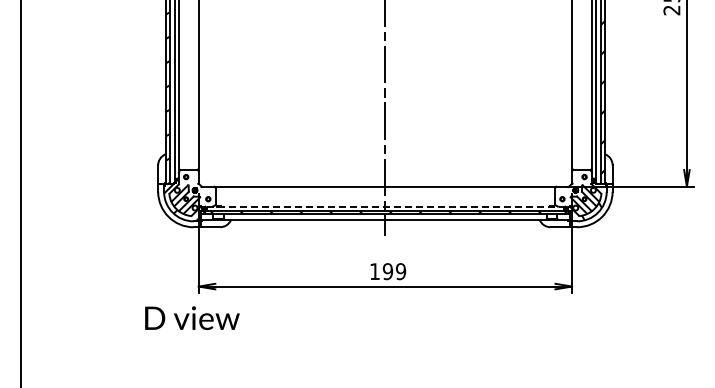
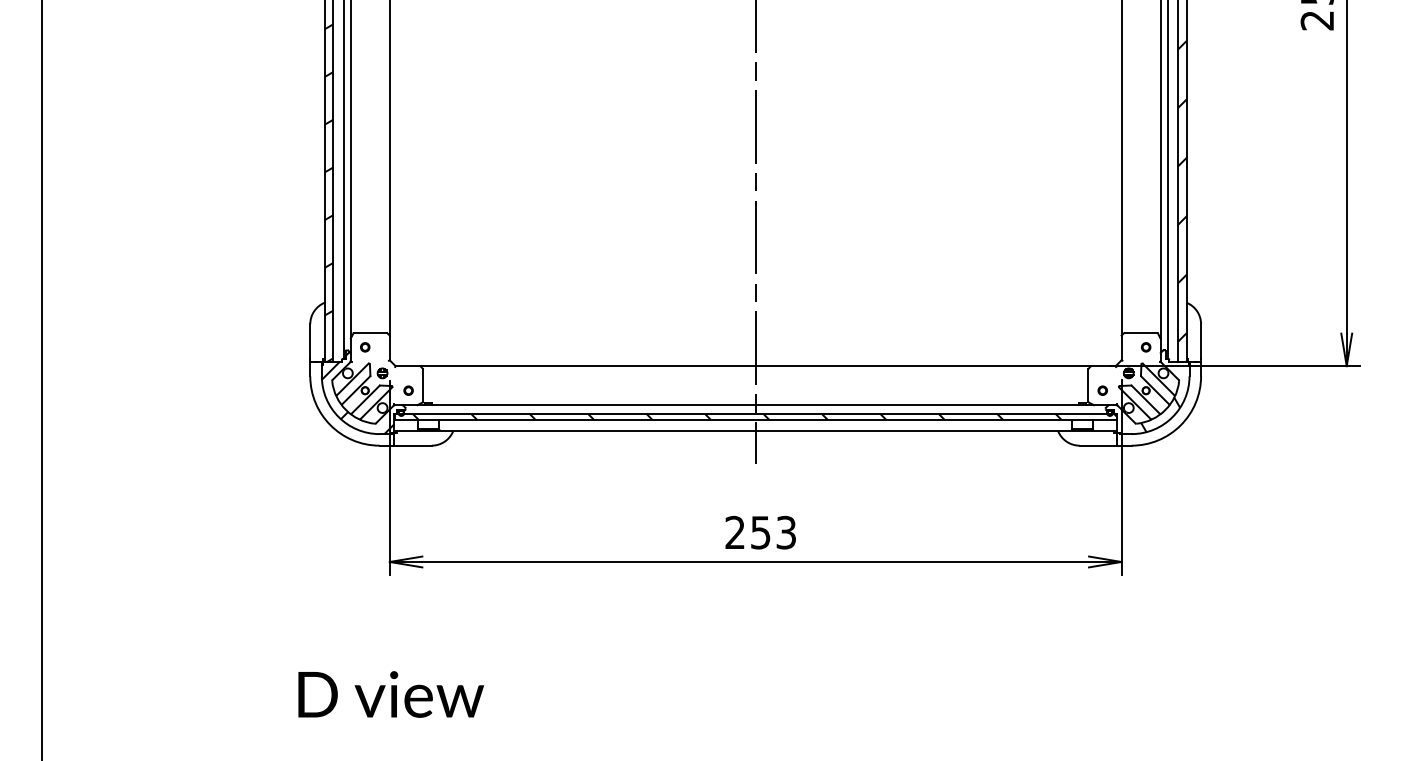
line: (384, 206) -> (753, 405), dashed -> solid
text: (388, 271) -> (761, 532), 199 -> 253
text: (192, 317) -> (391, 693), moved

